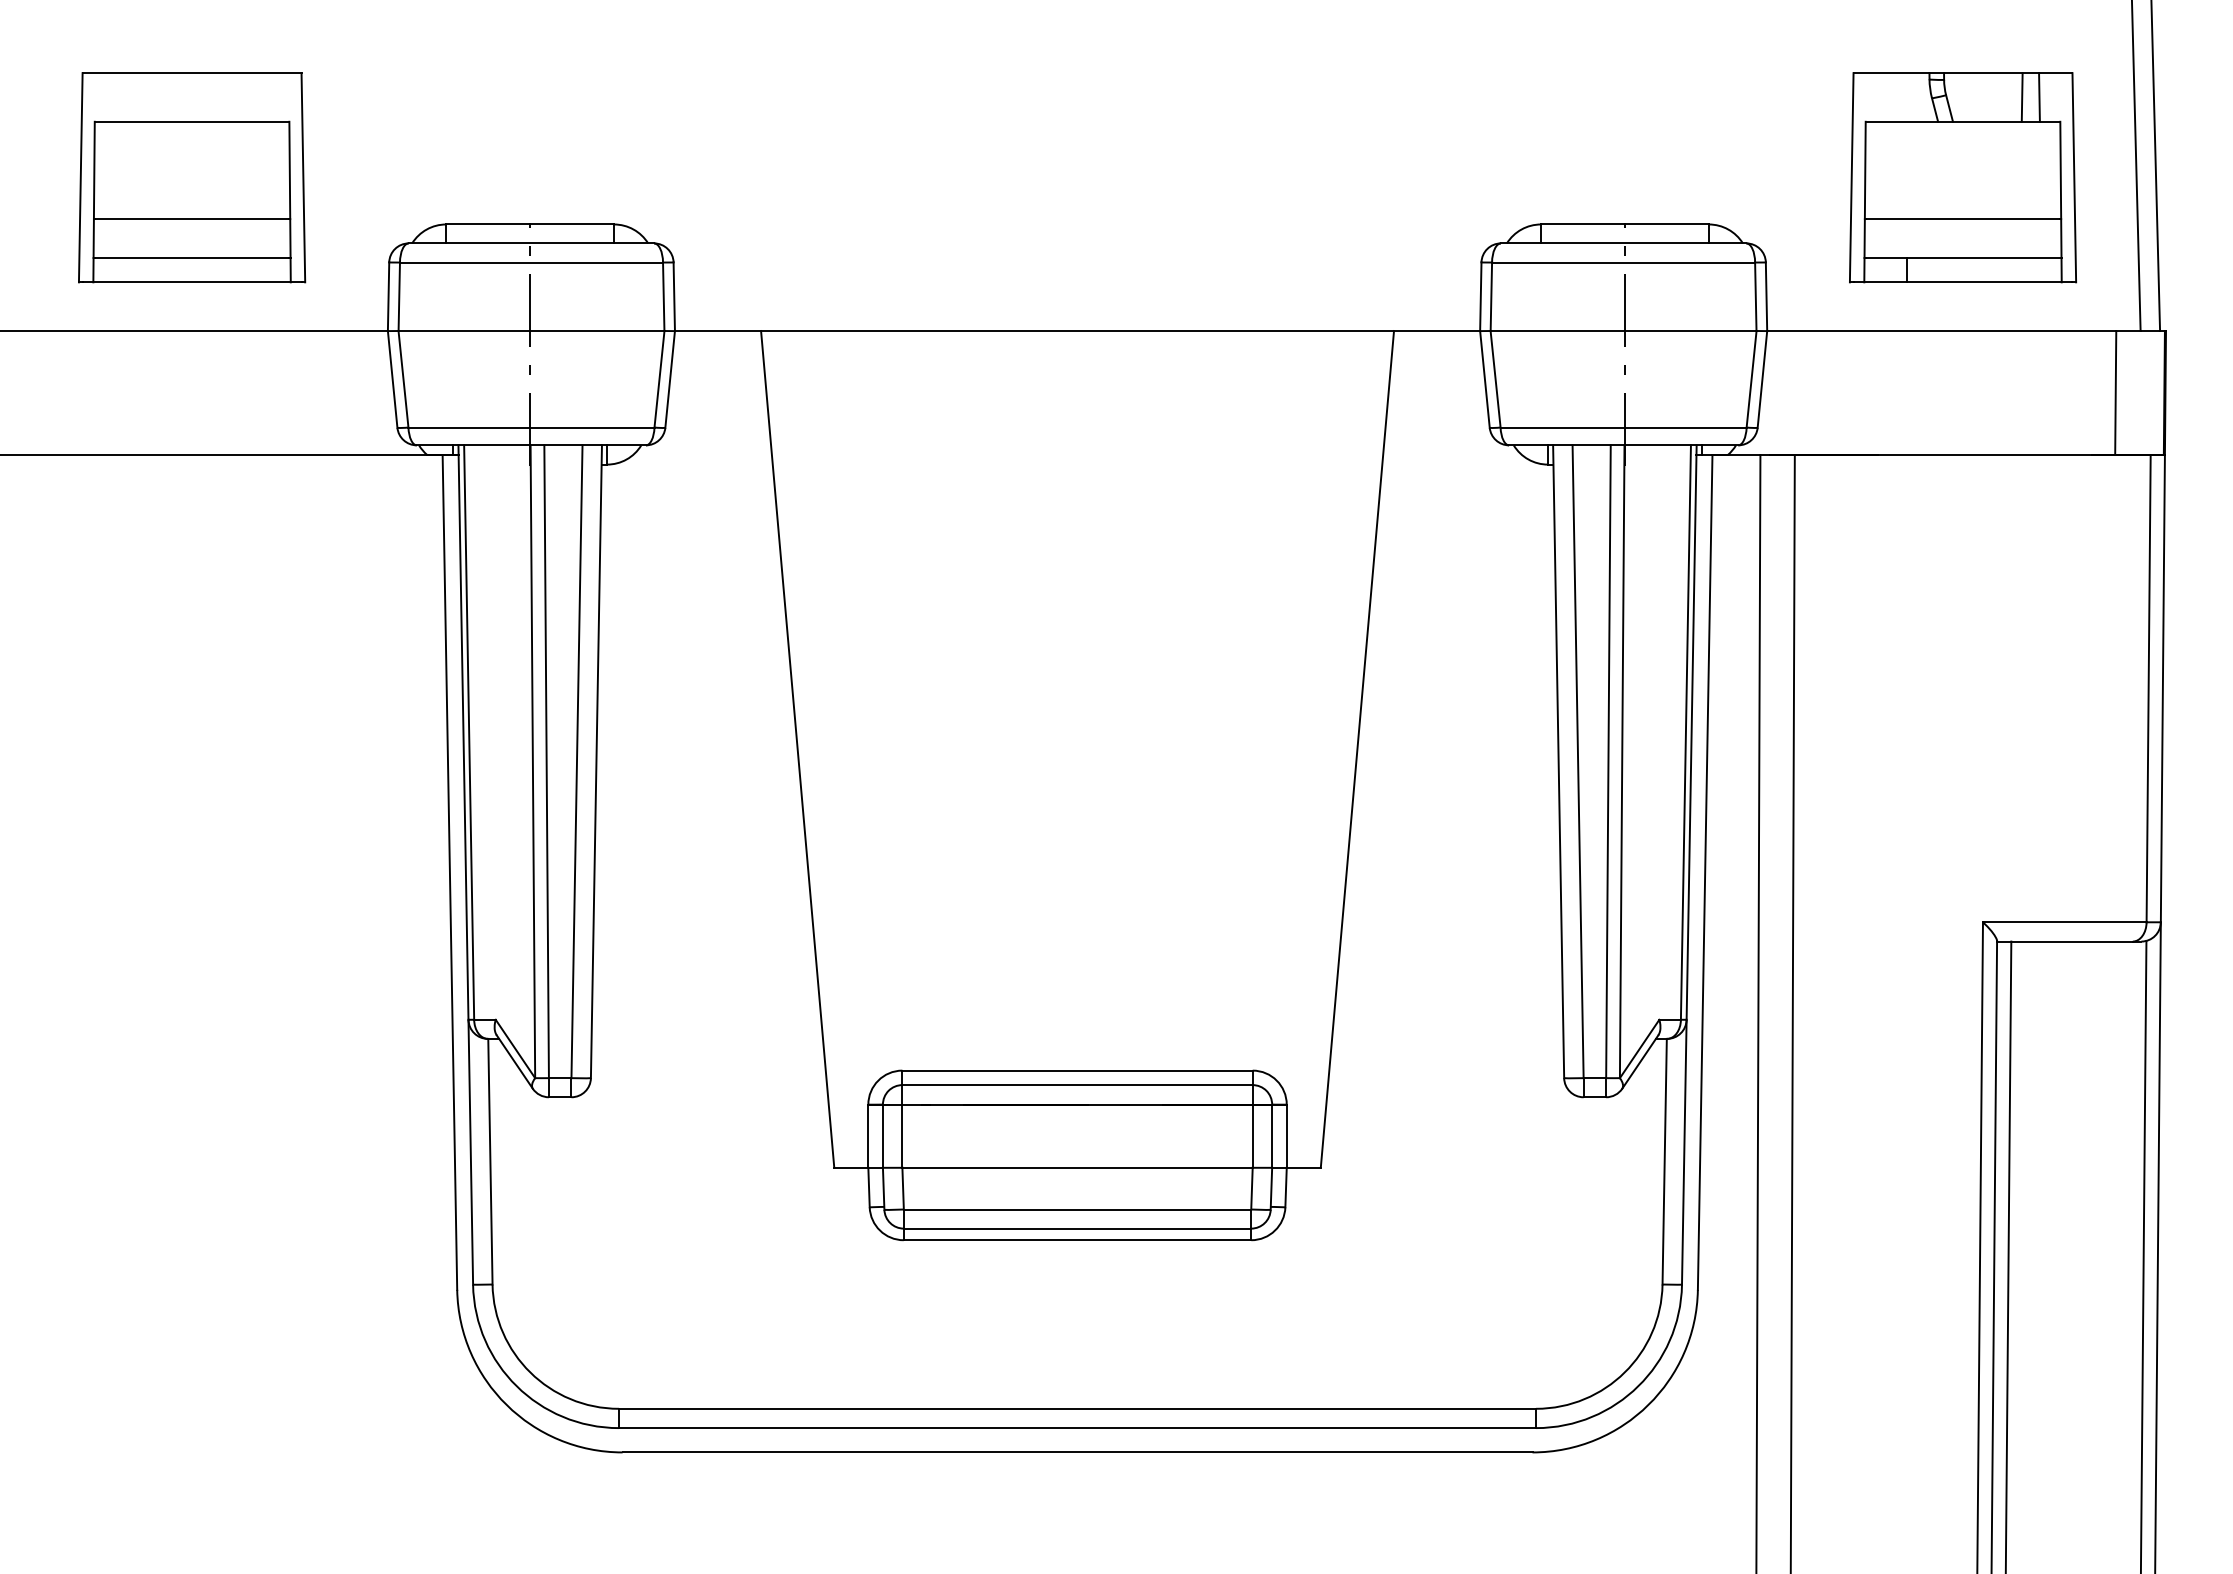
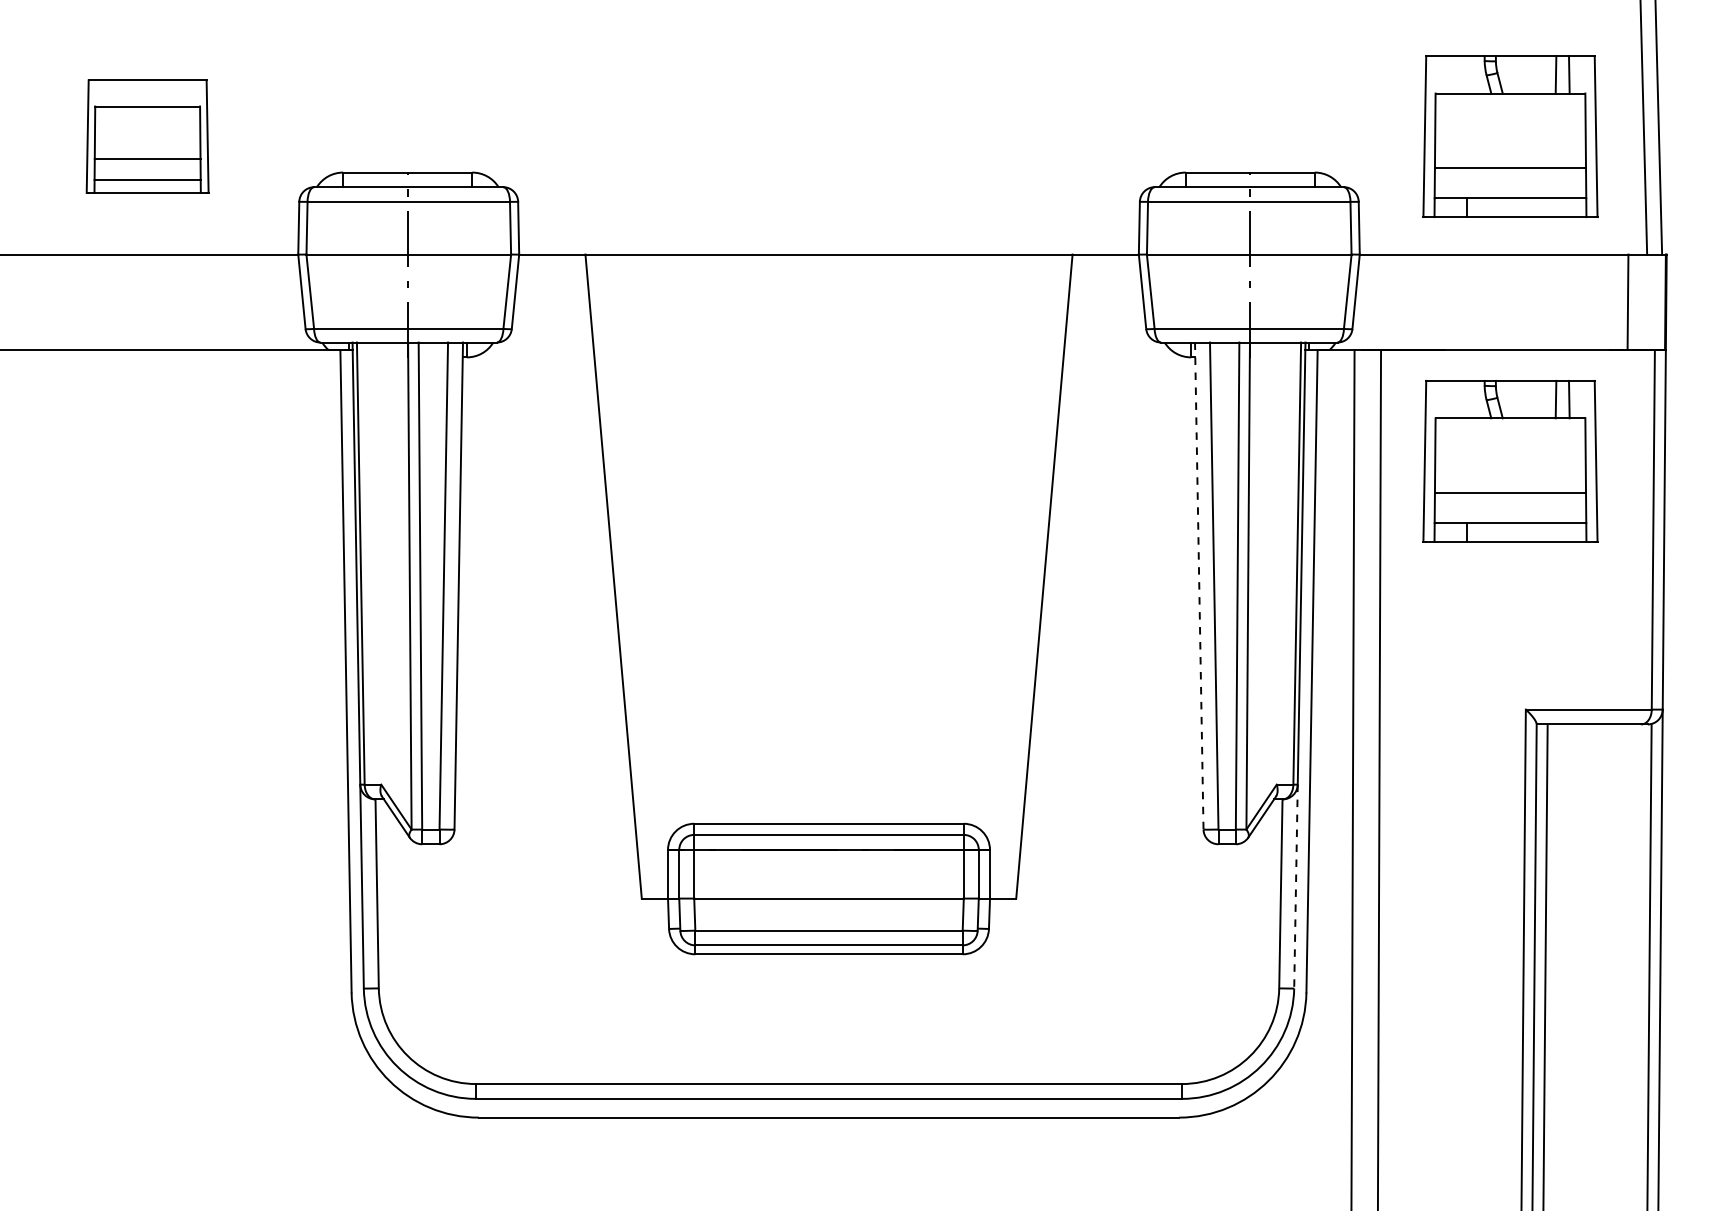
part: (192, 177) -> (147, 136), size x0.7
part: (1962, 599) -> (1510, 461), added
line: (1558, 762) -> (1199, 586), solid -> dashed
line: (1684, 1152) -> (1296, 886), solid -> dashed

